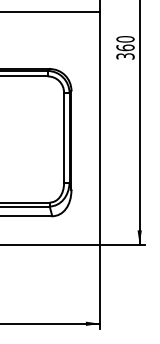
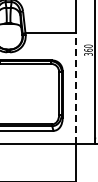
line: (100, 127) -> (76, 88), solid -> dashed

